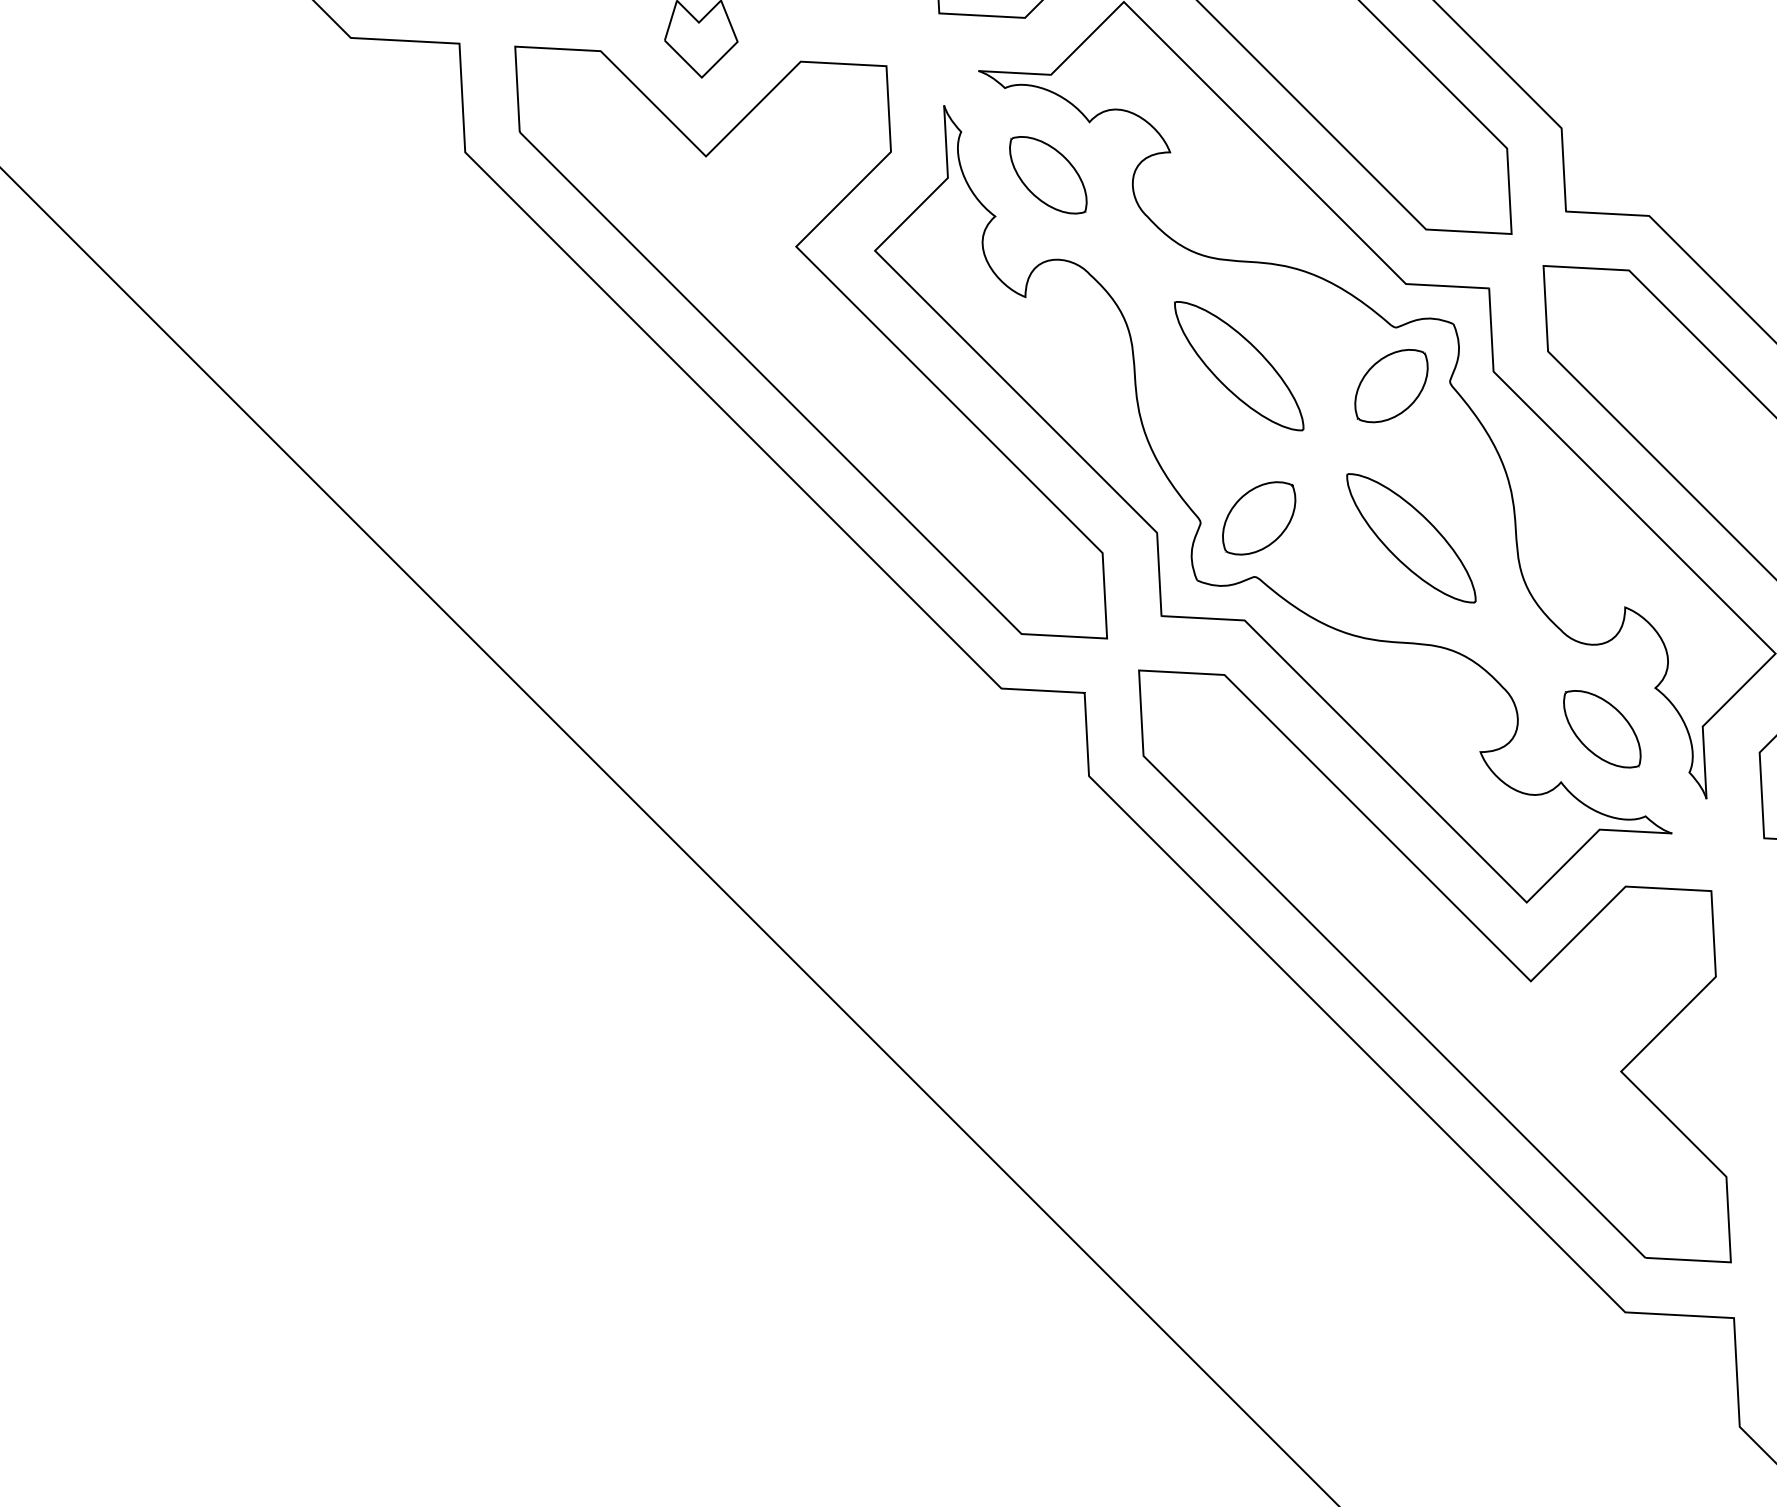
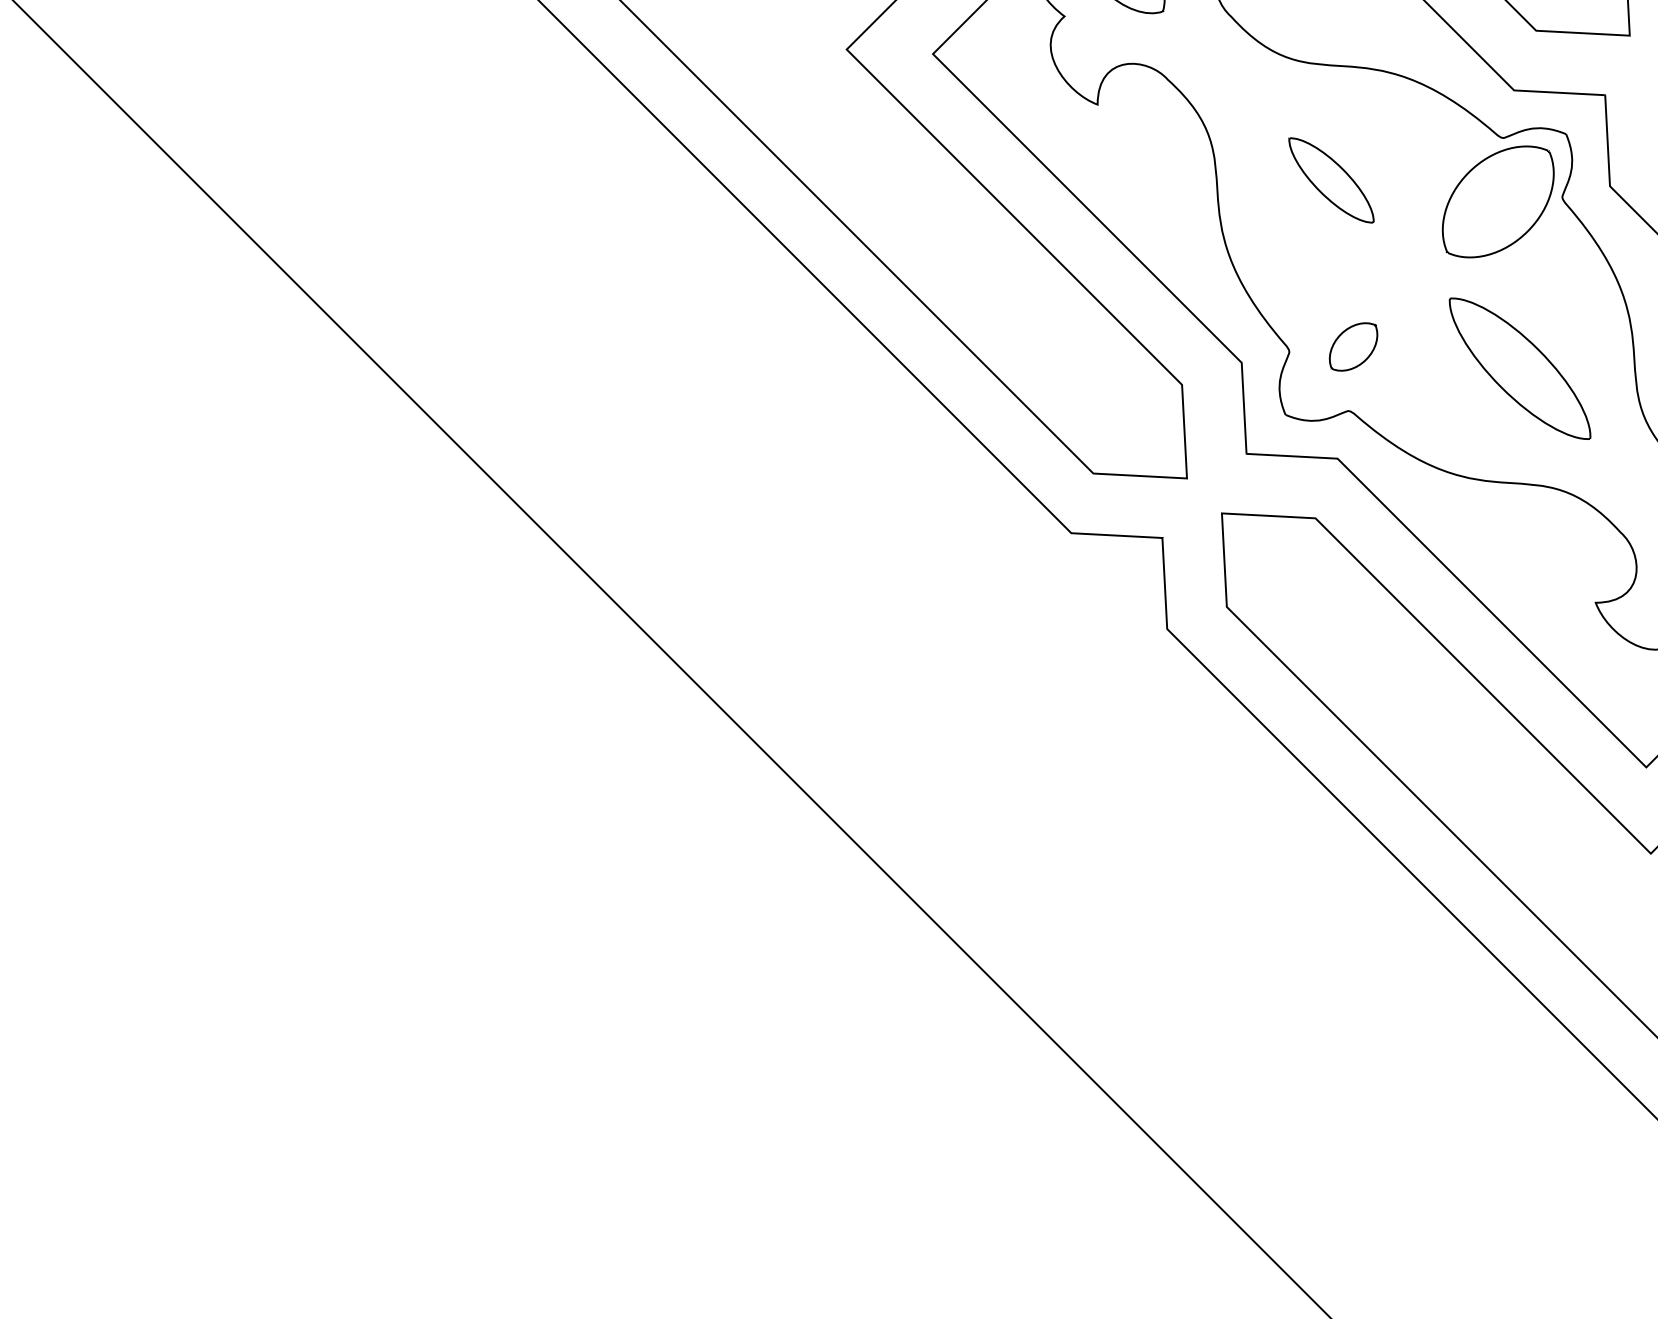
part: (1238, 366) -> (1330, 180), size x0.6
part: (1391, 386) -> (1498, 202), size x1.4
part: (1259, 518) -> (1353, 347), size x0.6

